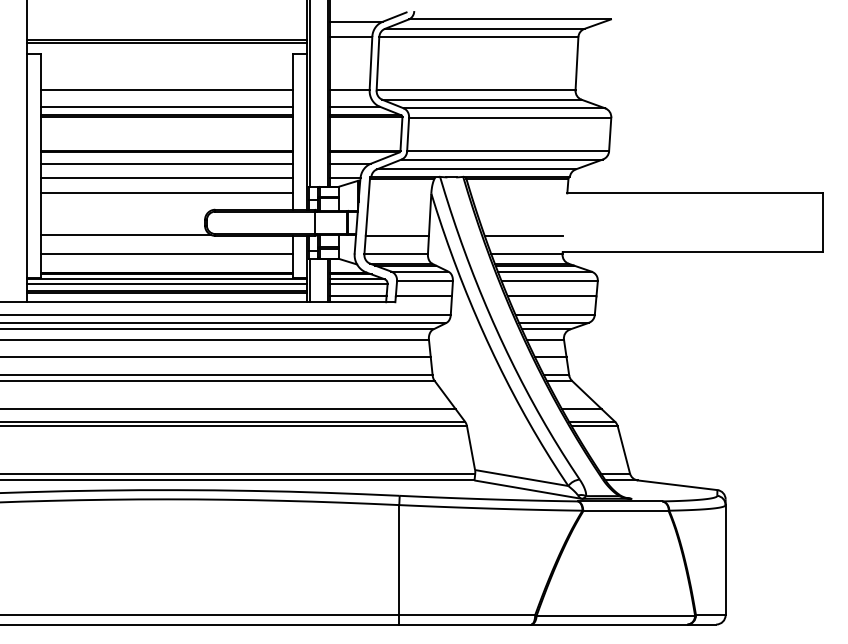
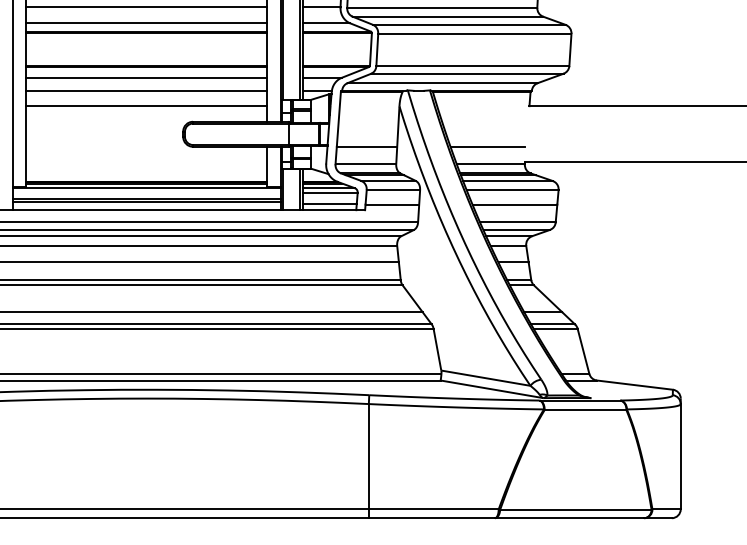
line: (125, 234) -> (107, 145), removed
line: (166, 253) -> (146, 163), removed
line: (166, 284) -> (146, 193), removed

